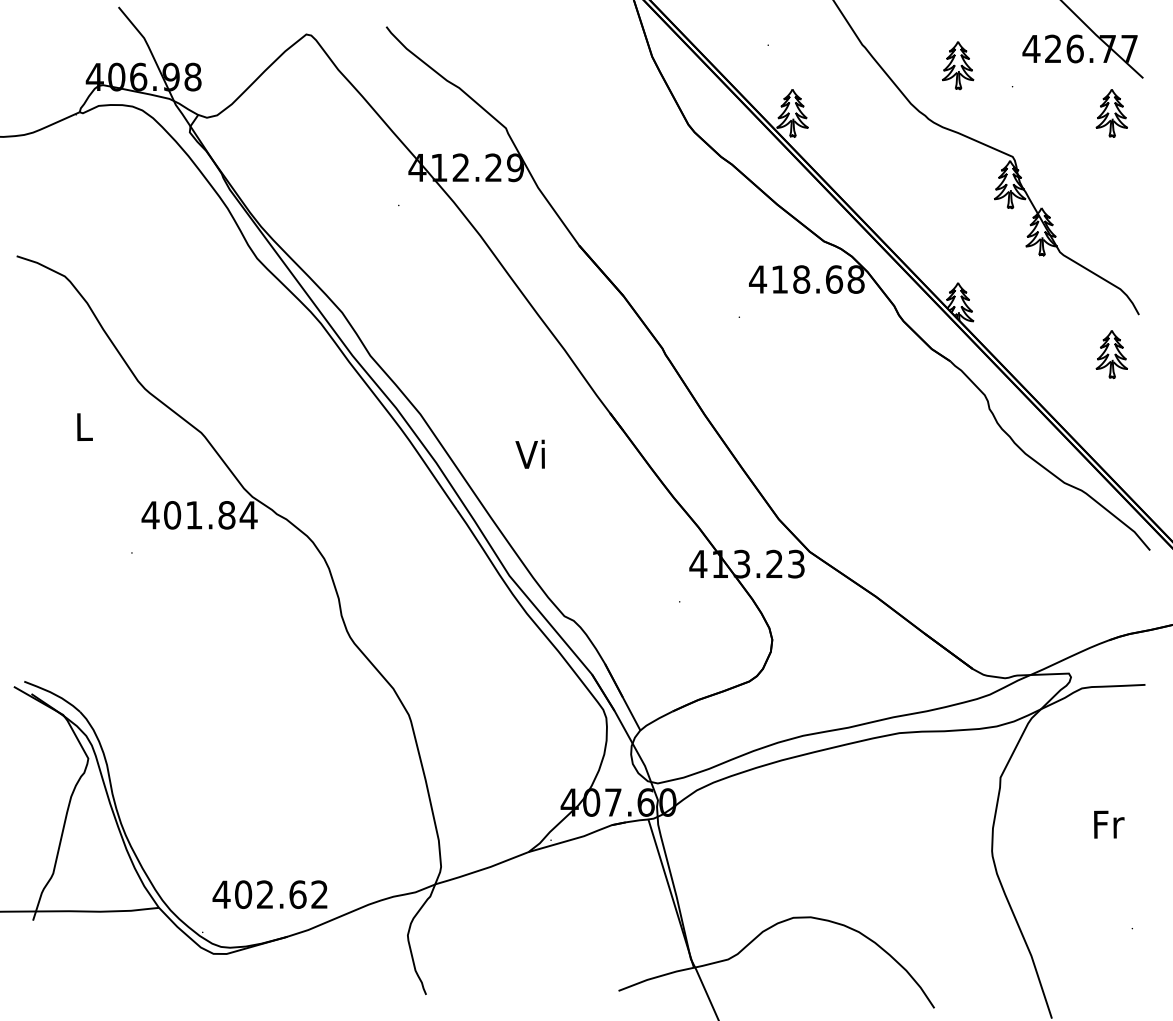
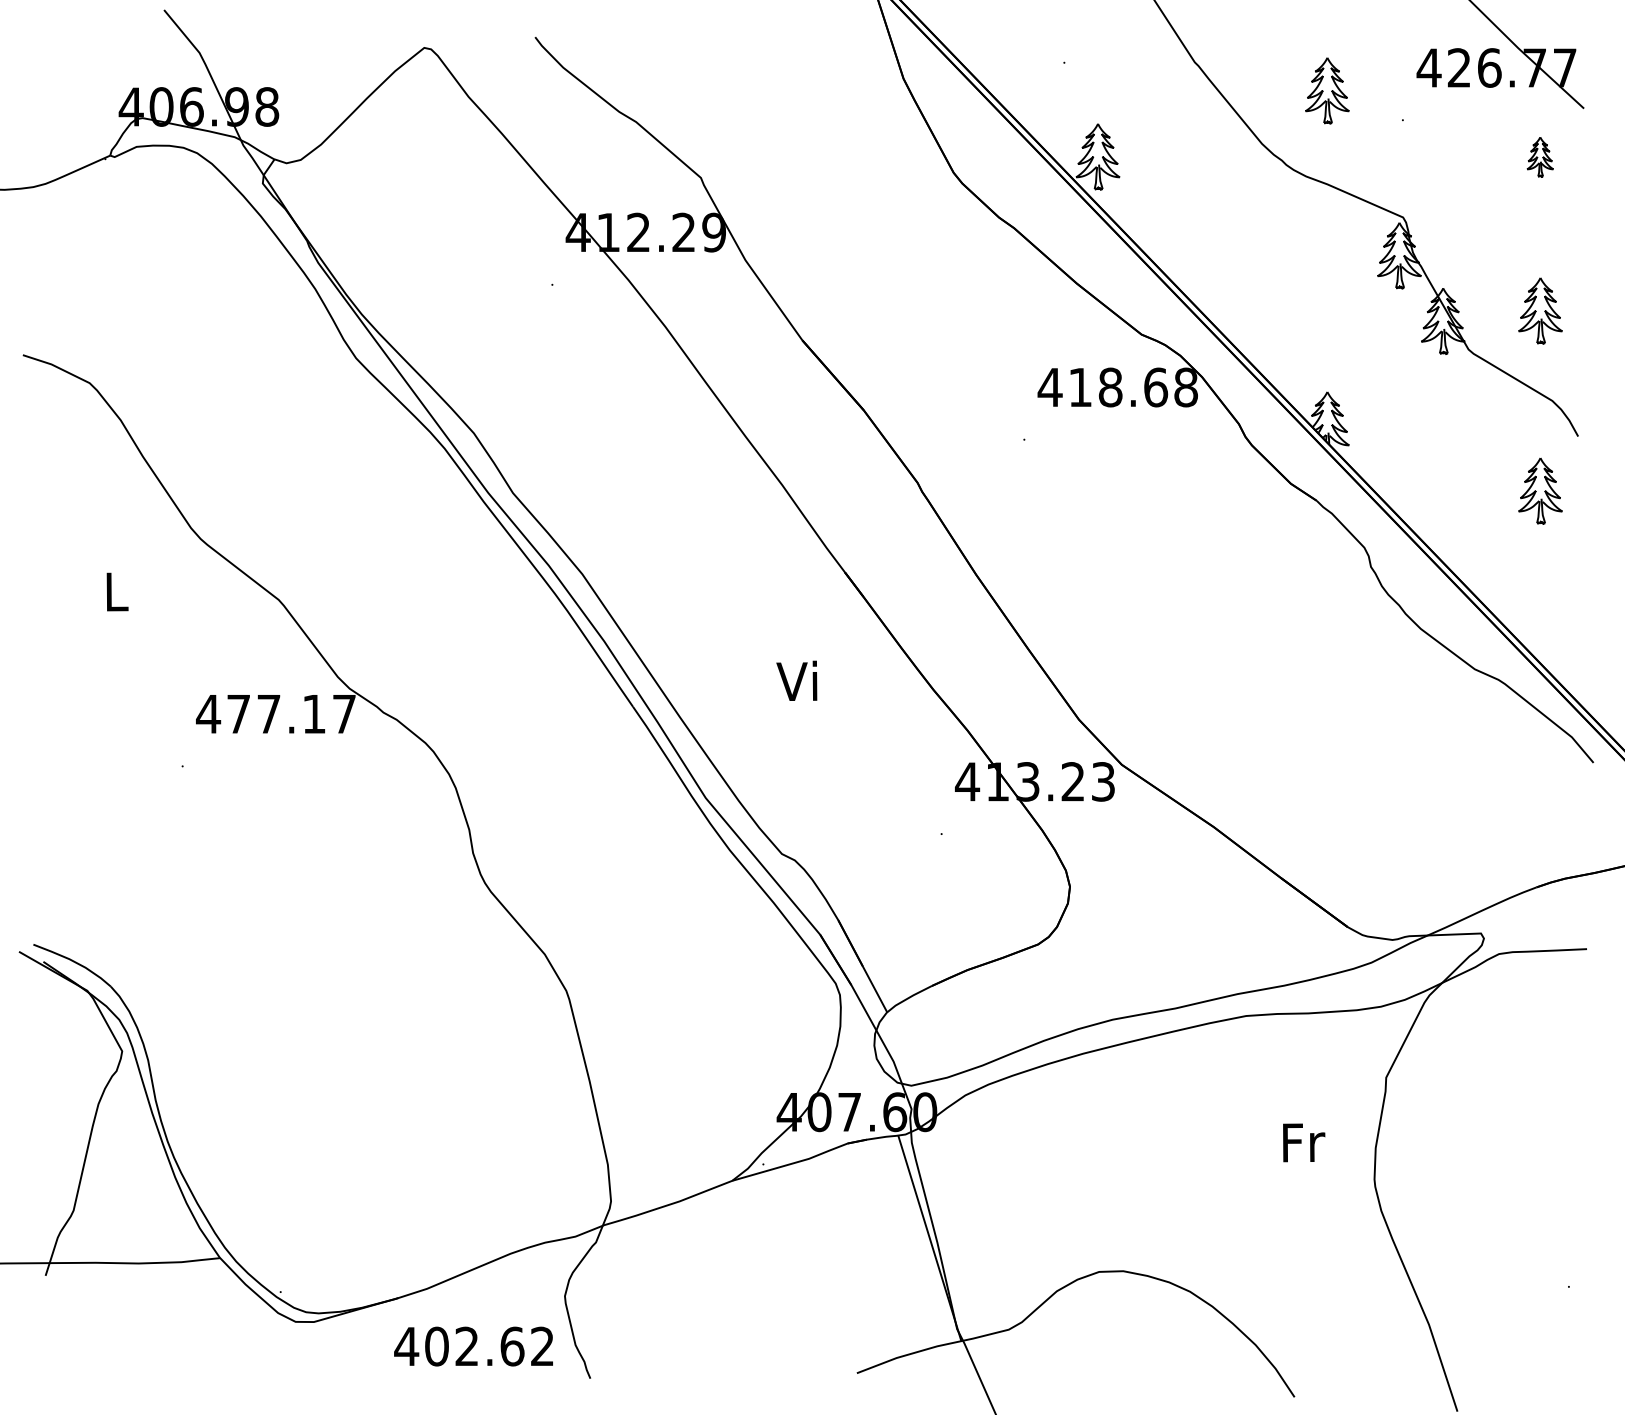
part: (1111, 113) -> (1539, 157), size x0.6
part: (1111, 224) -> (1539, 311), added
text: (529, 453) -> (795, 679), moved
text: (210, 515) -> (291, 714), 401.84 -> 477.17
text: (1109, 824) -> (1304, 1142), moved
text: (269, 894) -> (473, 1346), moved

